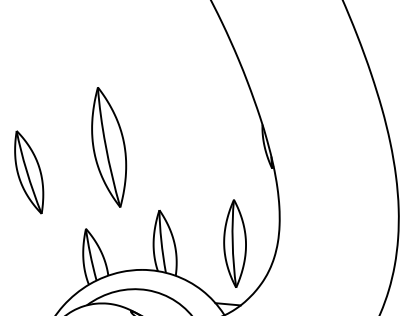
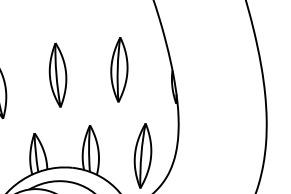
part: (190, 131) -> (119, 69), added
part: (109, 147) -> (58, 75), size x0.71

